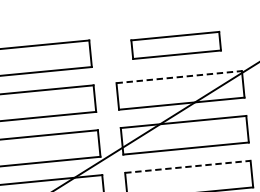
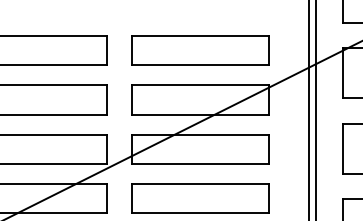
part: (176, 45) -> (200, 50), size x1.43
line: (179, 77) -> (200, 85), dashed -> solid
line: (187, 166) -> (200, 183), dashed -> solid

